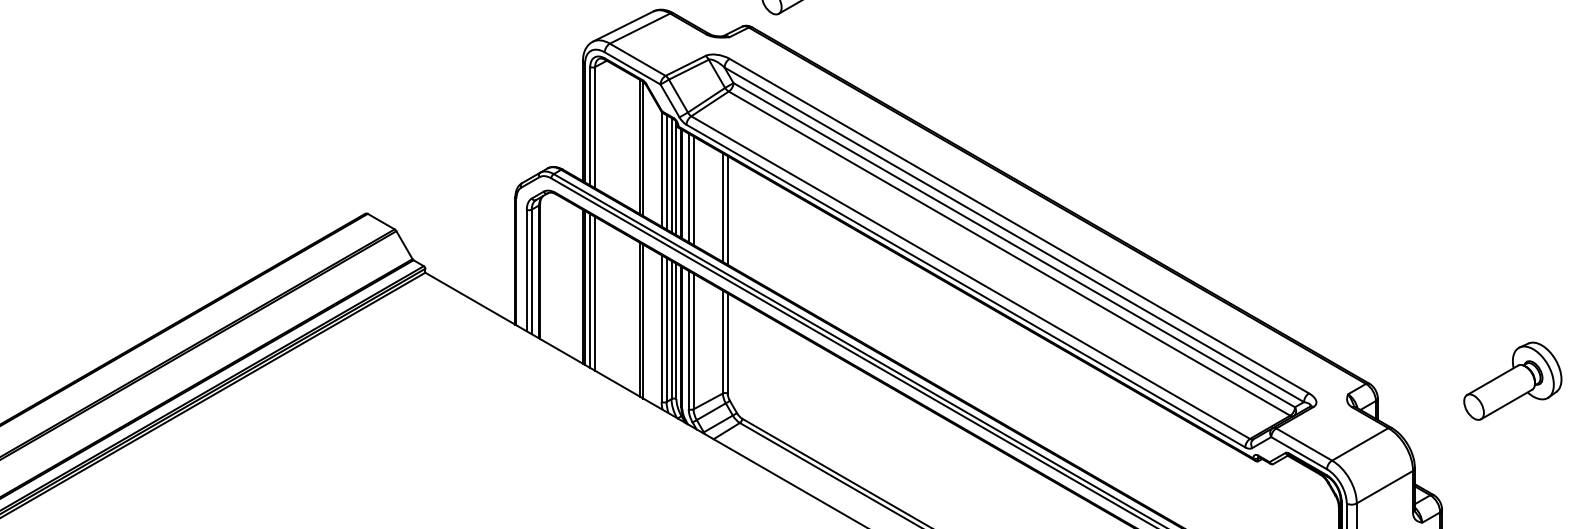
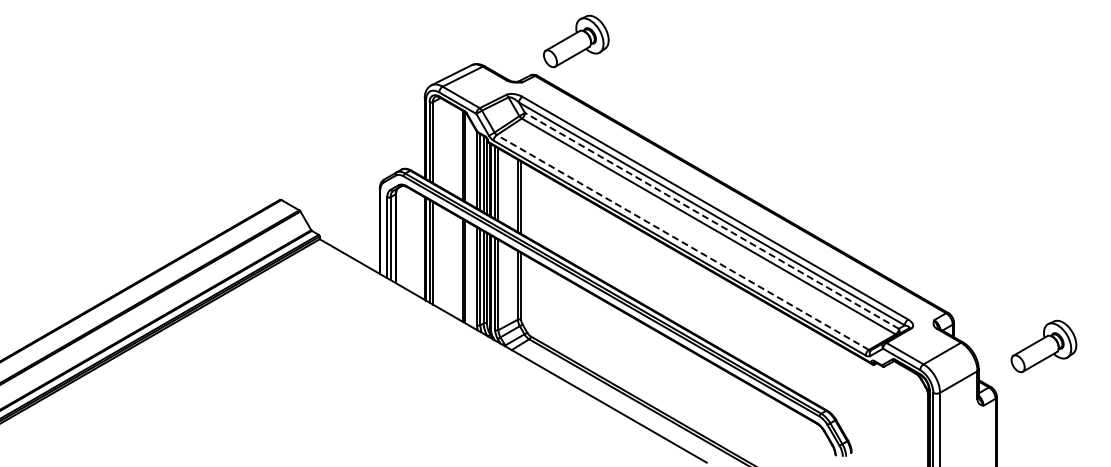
line: (1013, 244) -> (711, 220), solid -> dashed
line: (970, 277) -> (682, 242), solid -> dashed
part: (1512, 381) -> (1043, 346), moved

